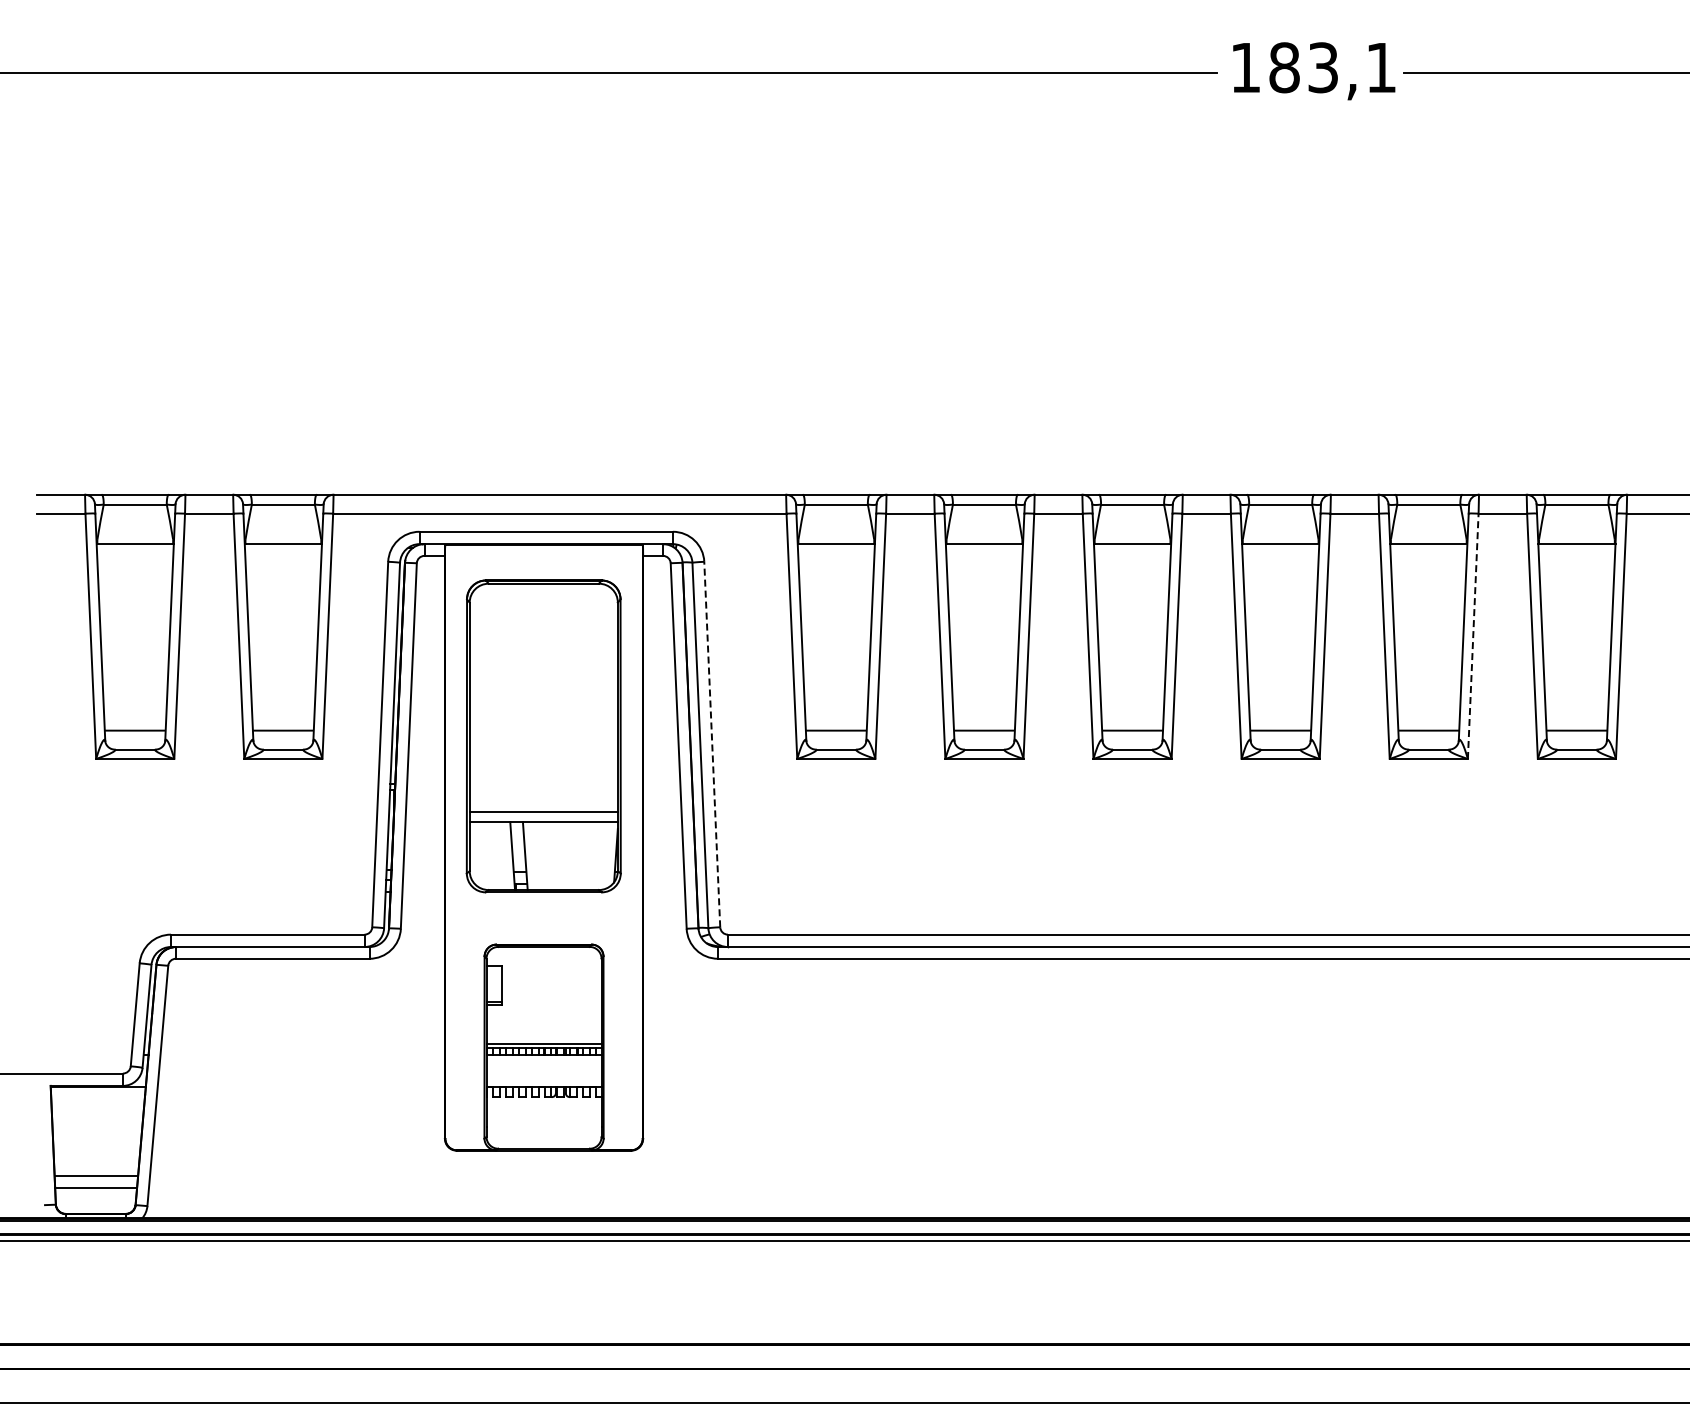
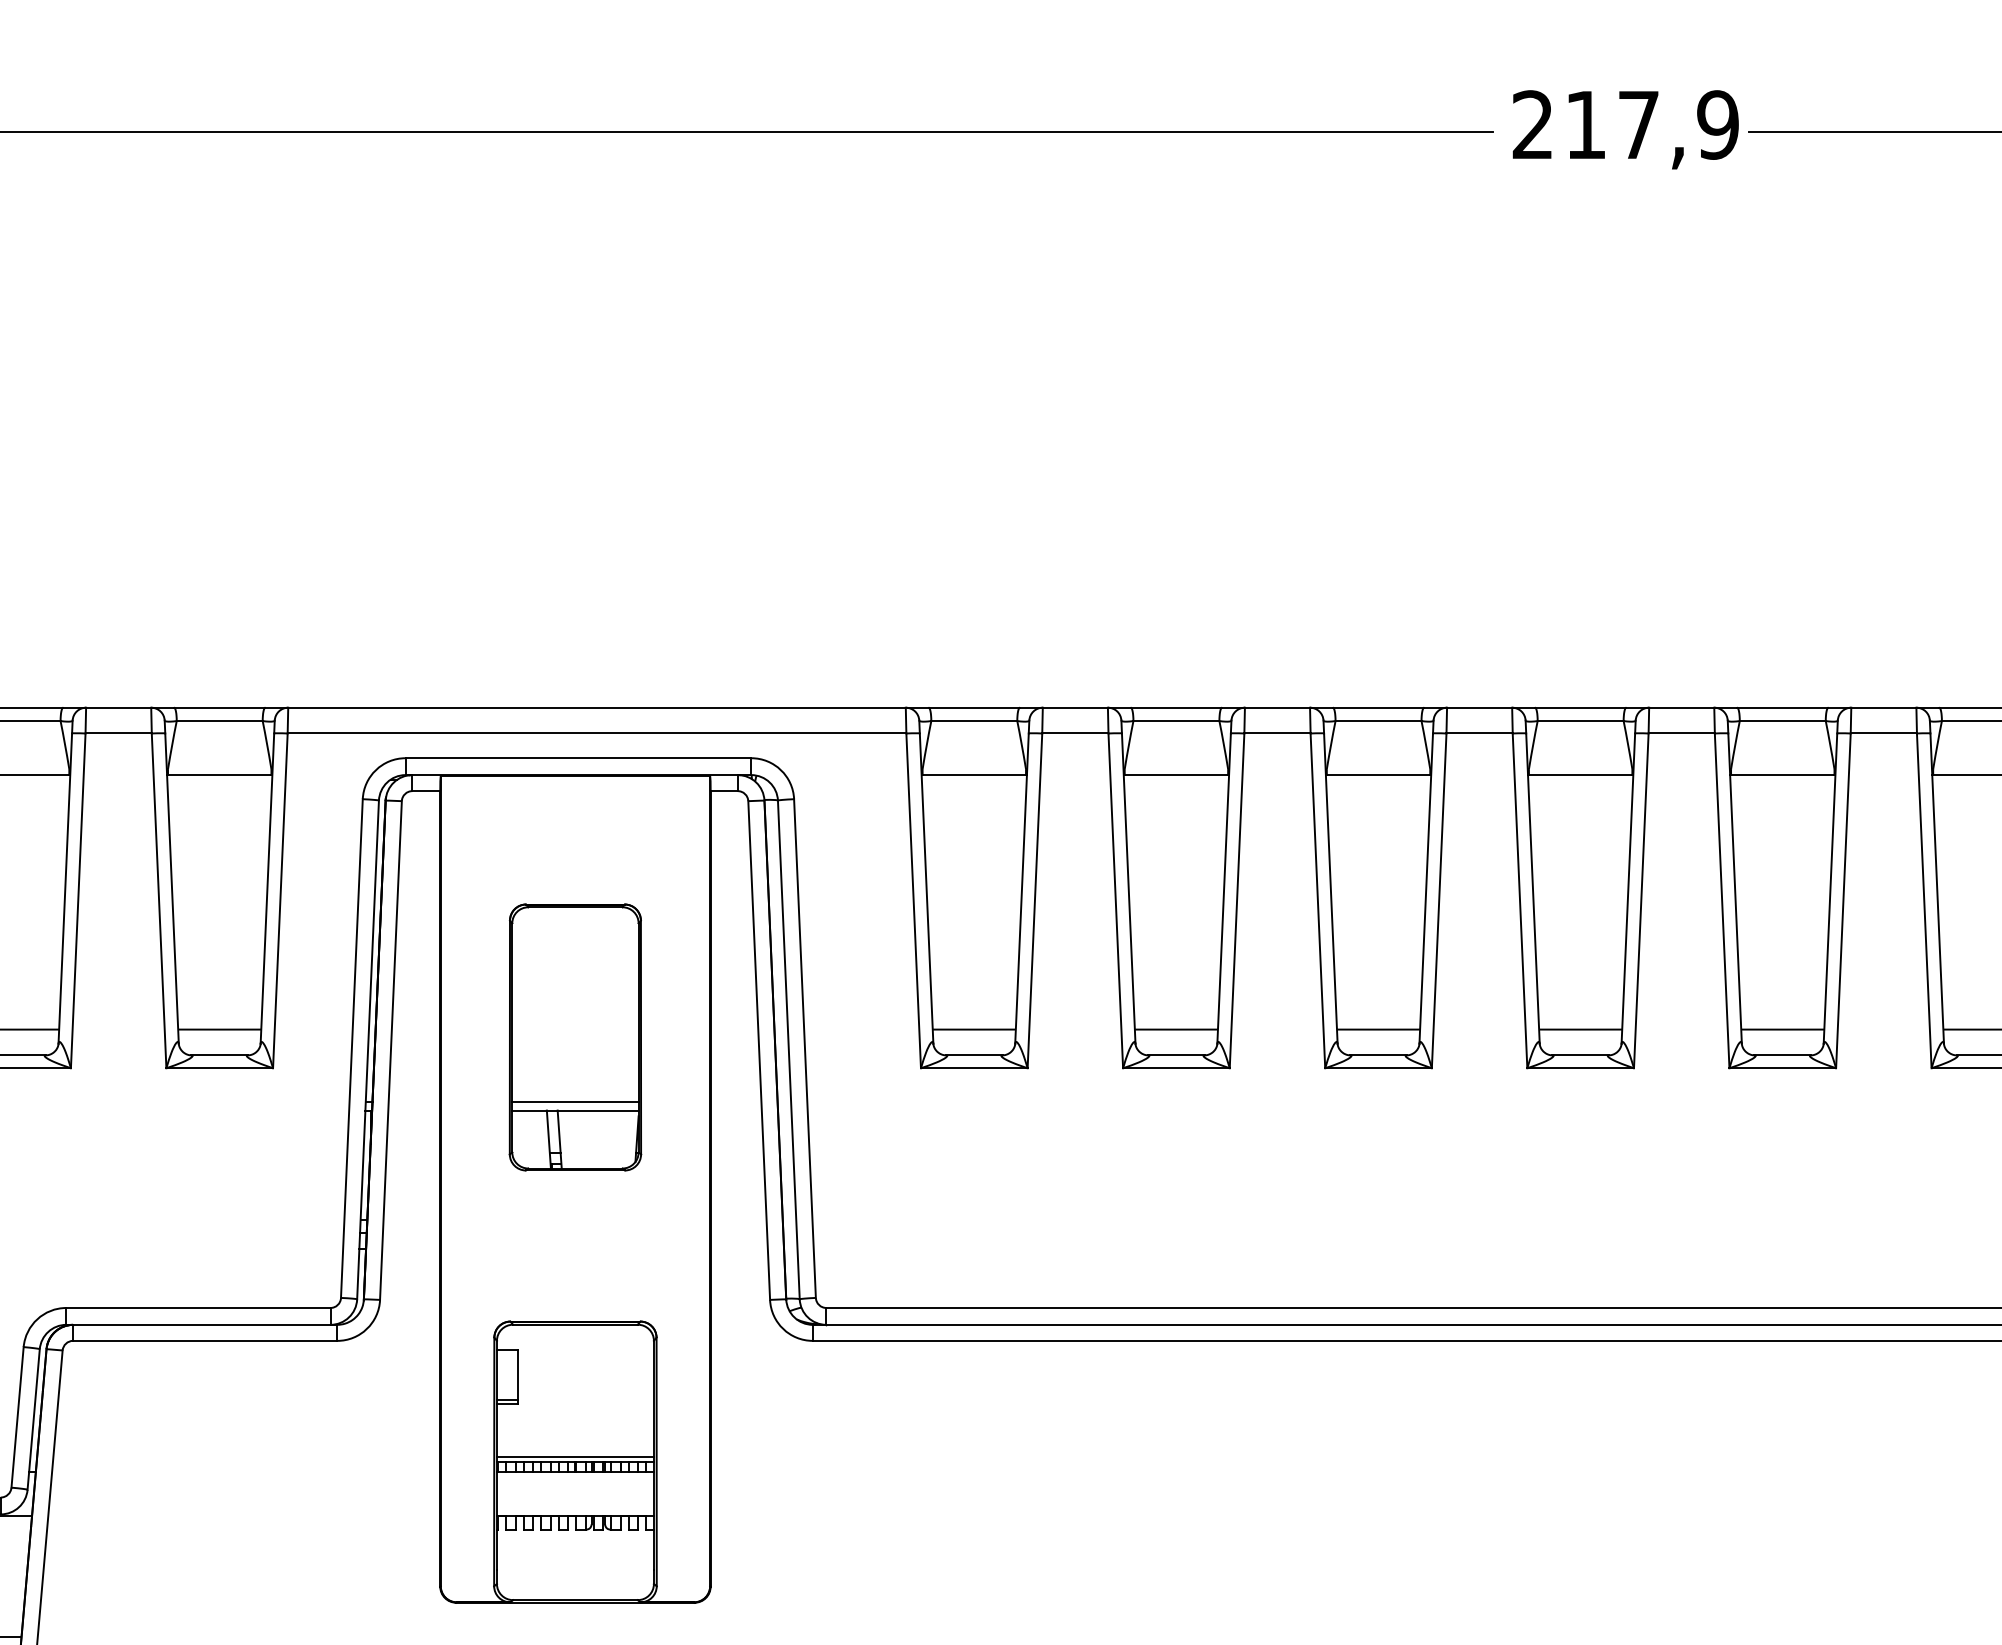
text: (1313, 67) -> (1625, 124), 183,1 -> 217,9
line: (1473, 636) -> (1843, 901), dashed -> solid
part: (544, 736) -> (576, 1037), size x0.62
line: (712, 744) -> (805, 1048), dashed -> solid

